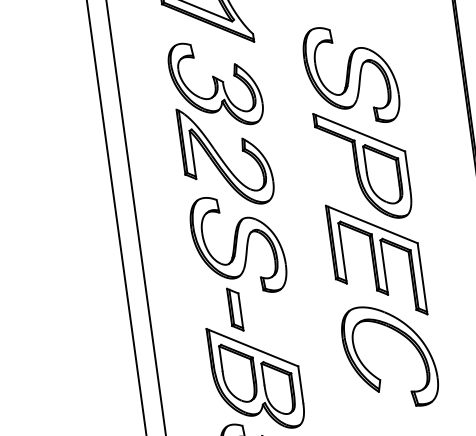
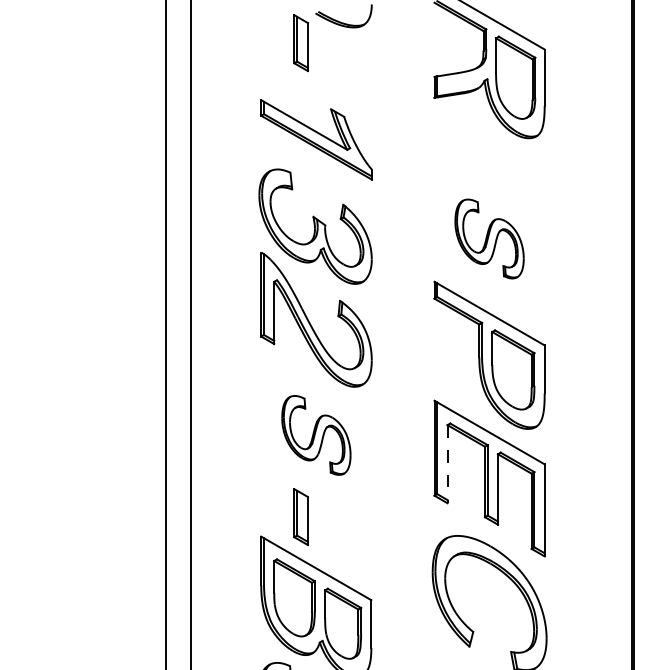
part: (351, 74) -> (489, 238), size x0.6
part: (238, 245) -> (316, 435), size x0.6
line: (342, 253) -> (447, 464), solid -> dashed

